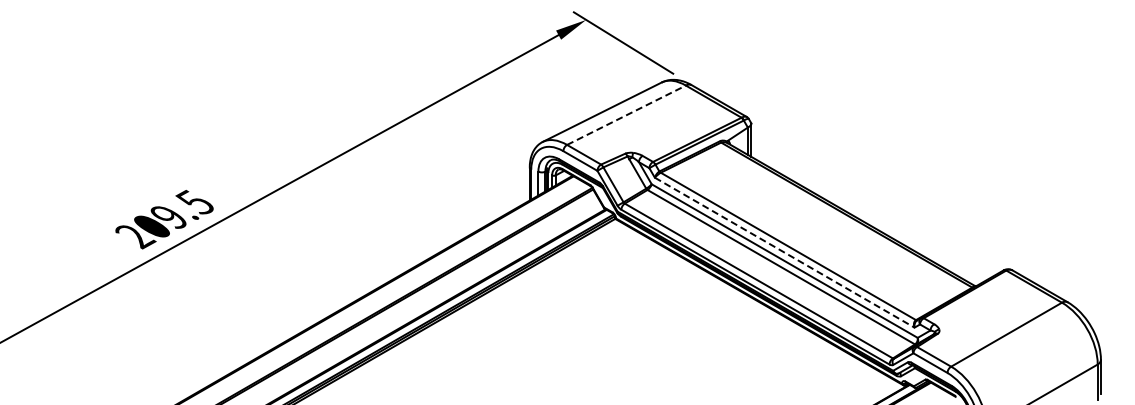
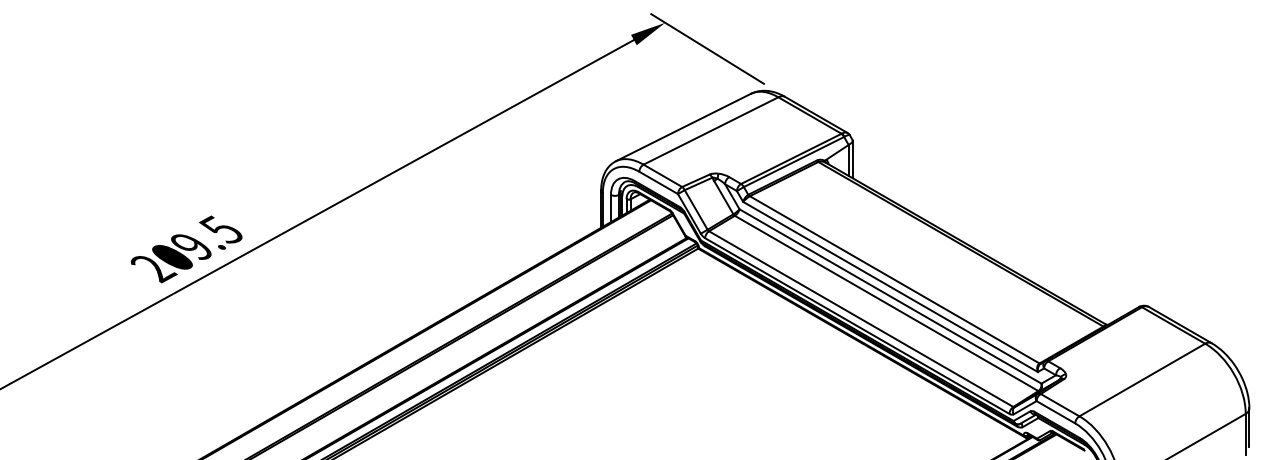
line: (626, 115) -> (710, 131), dashed -> solid
line: (784, 252) -> (890, 286), dashed -> solid

